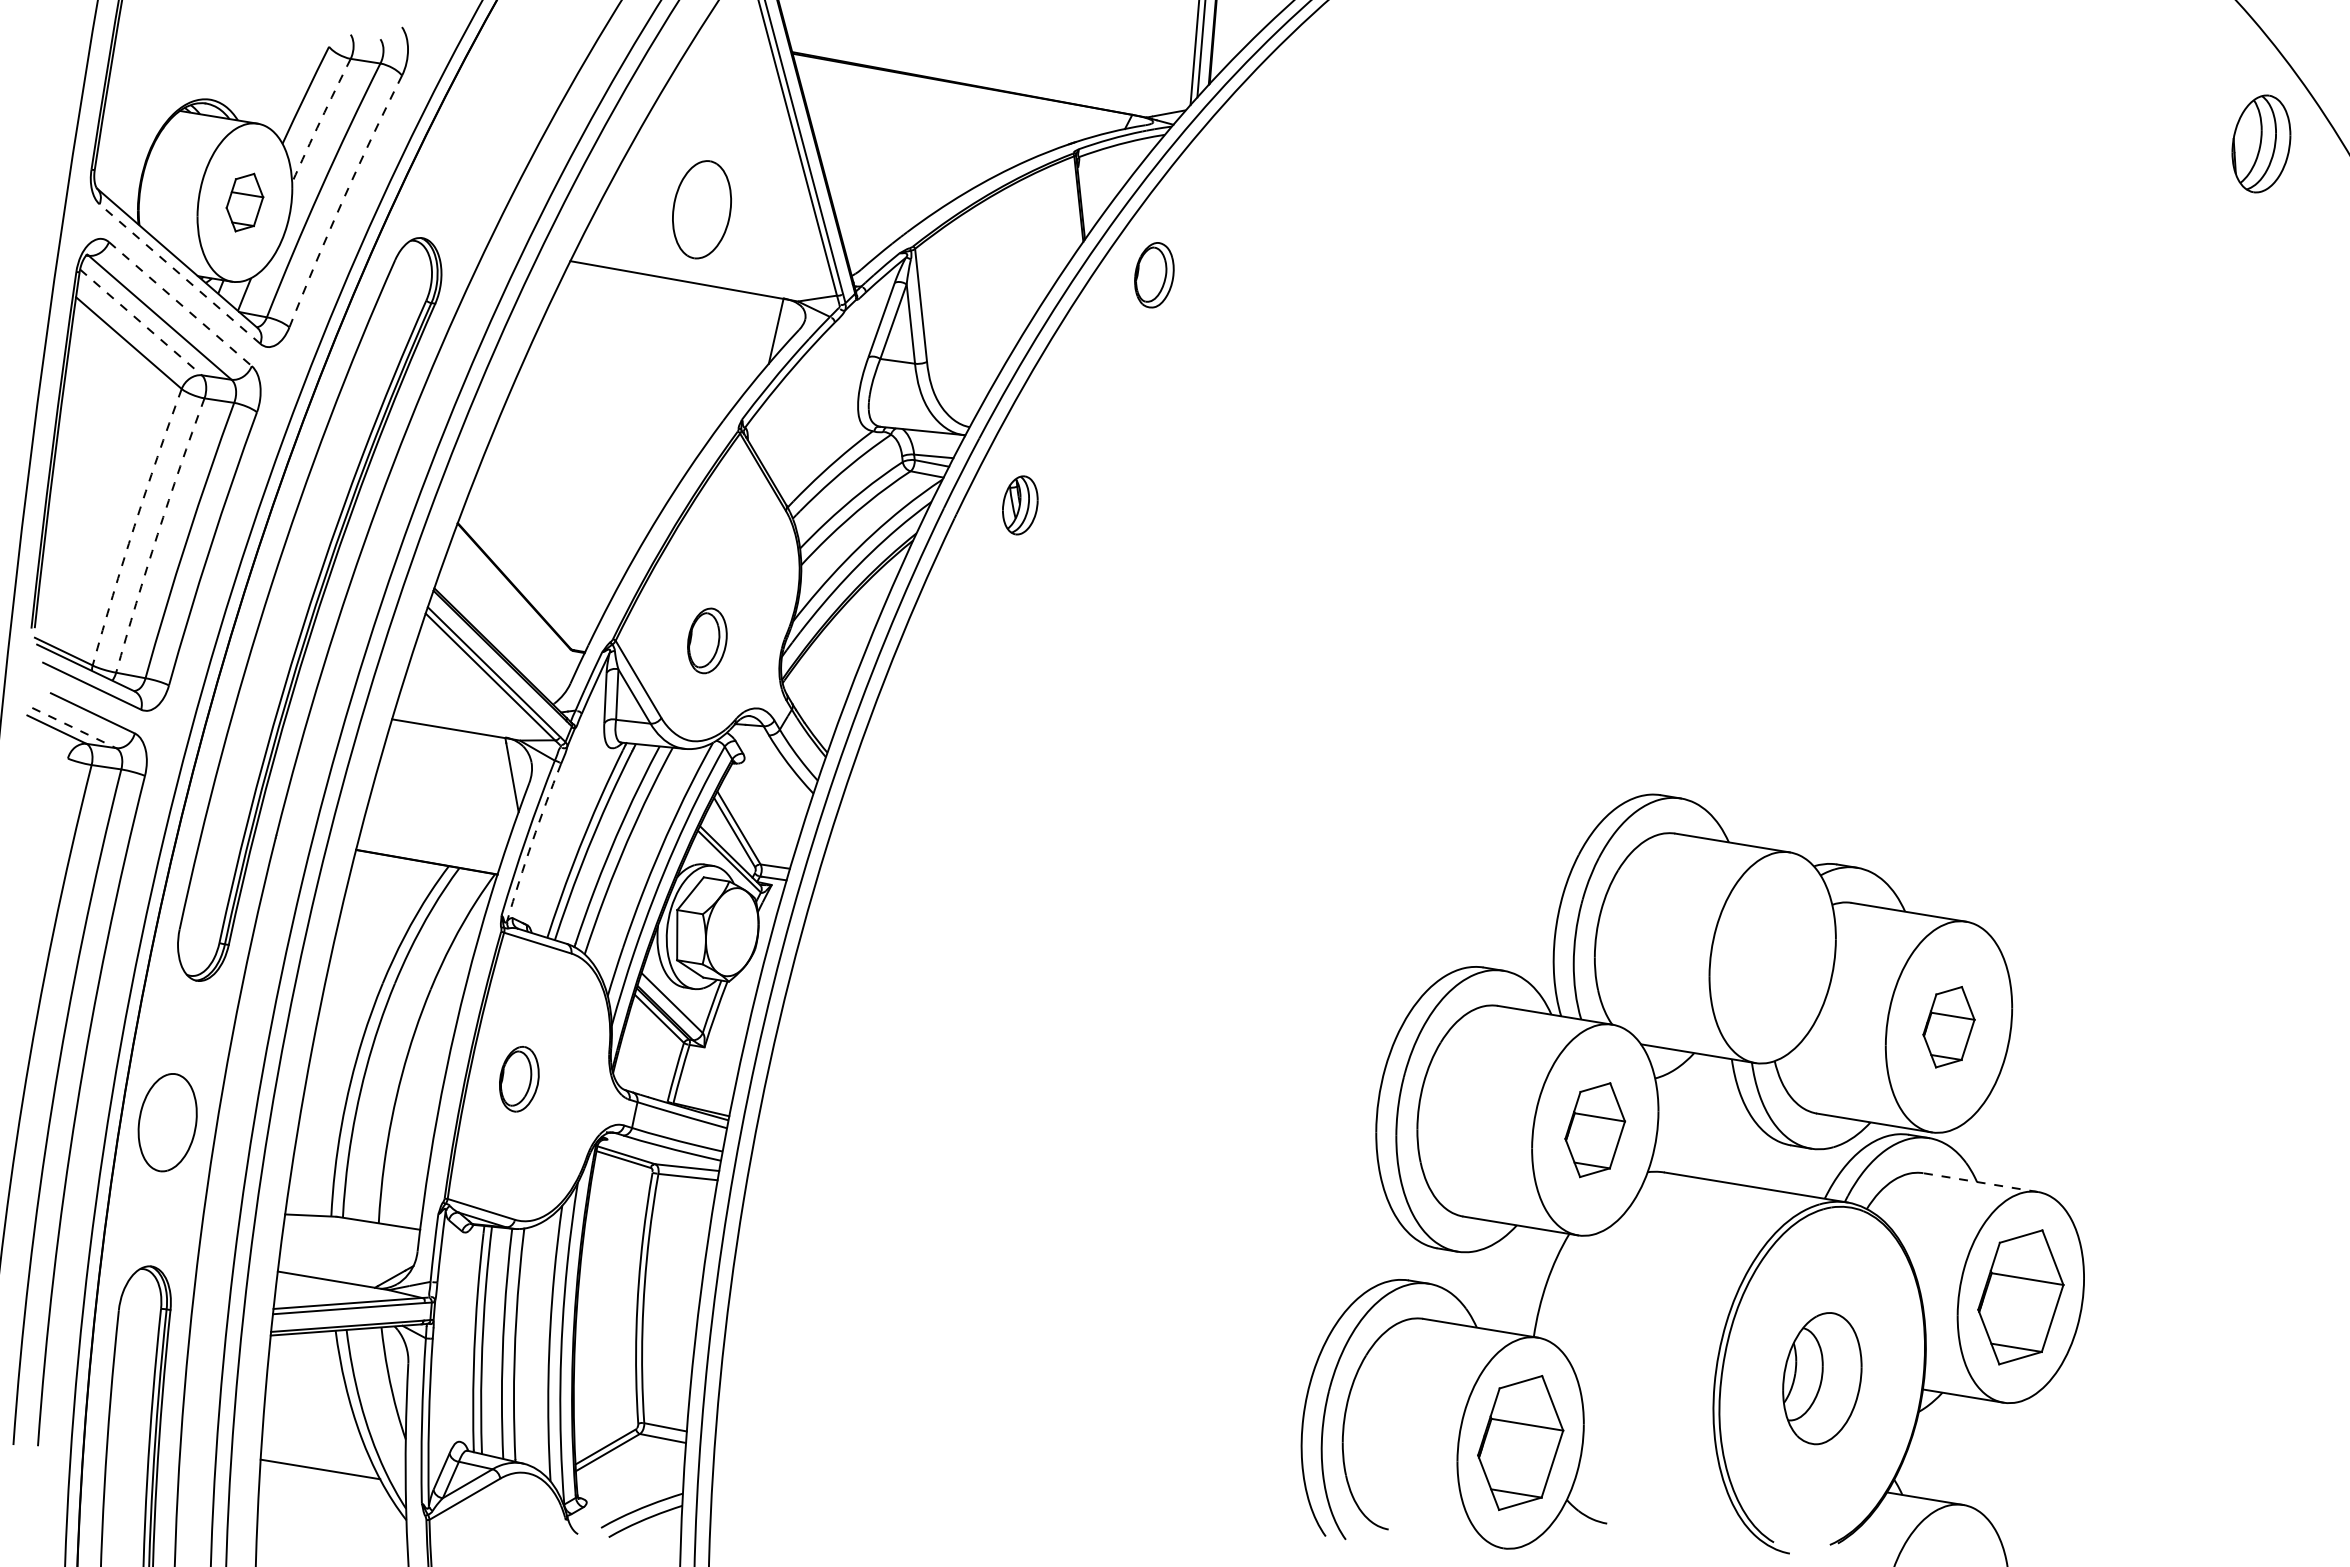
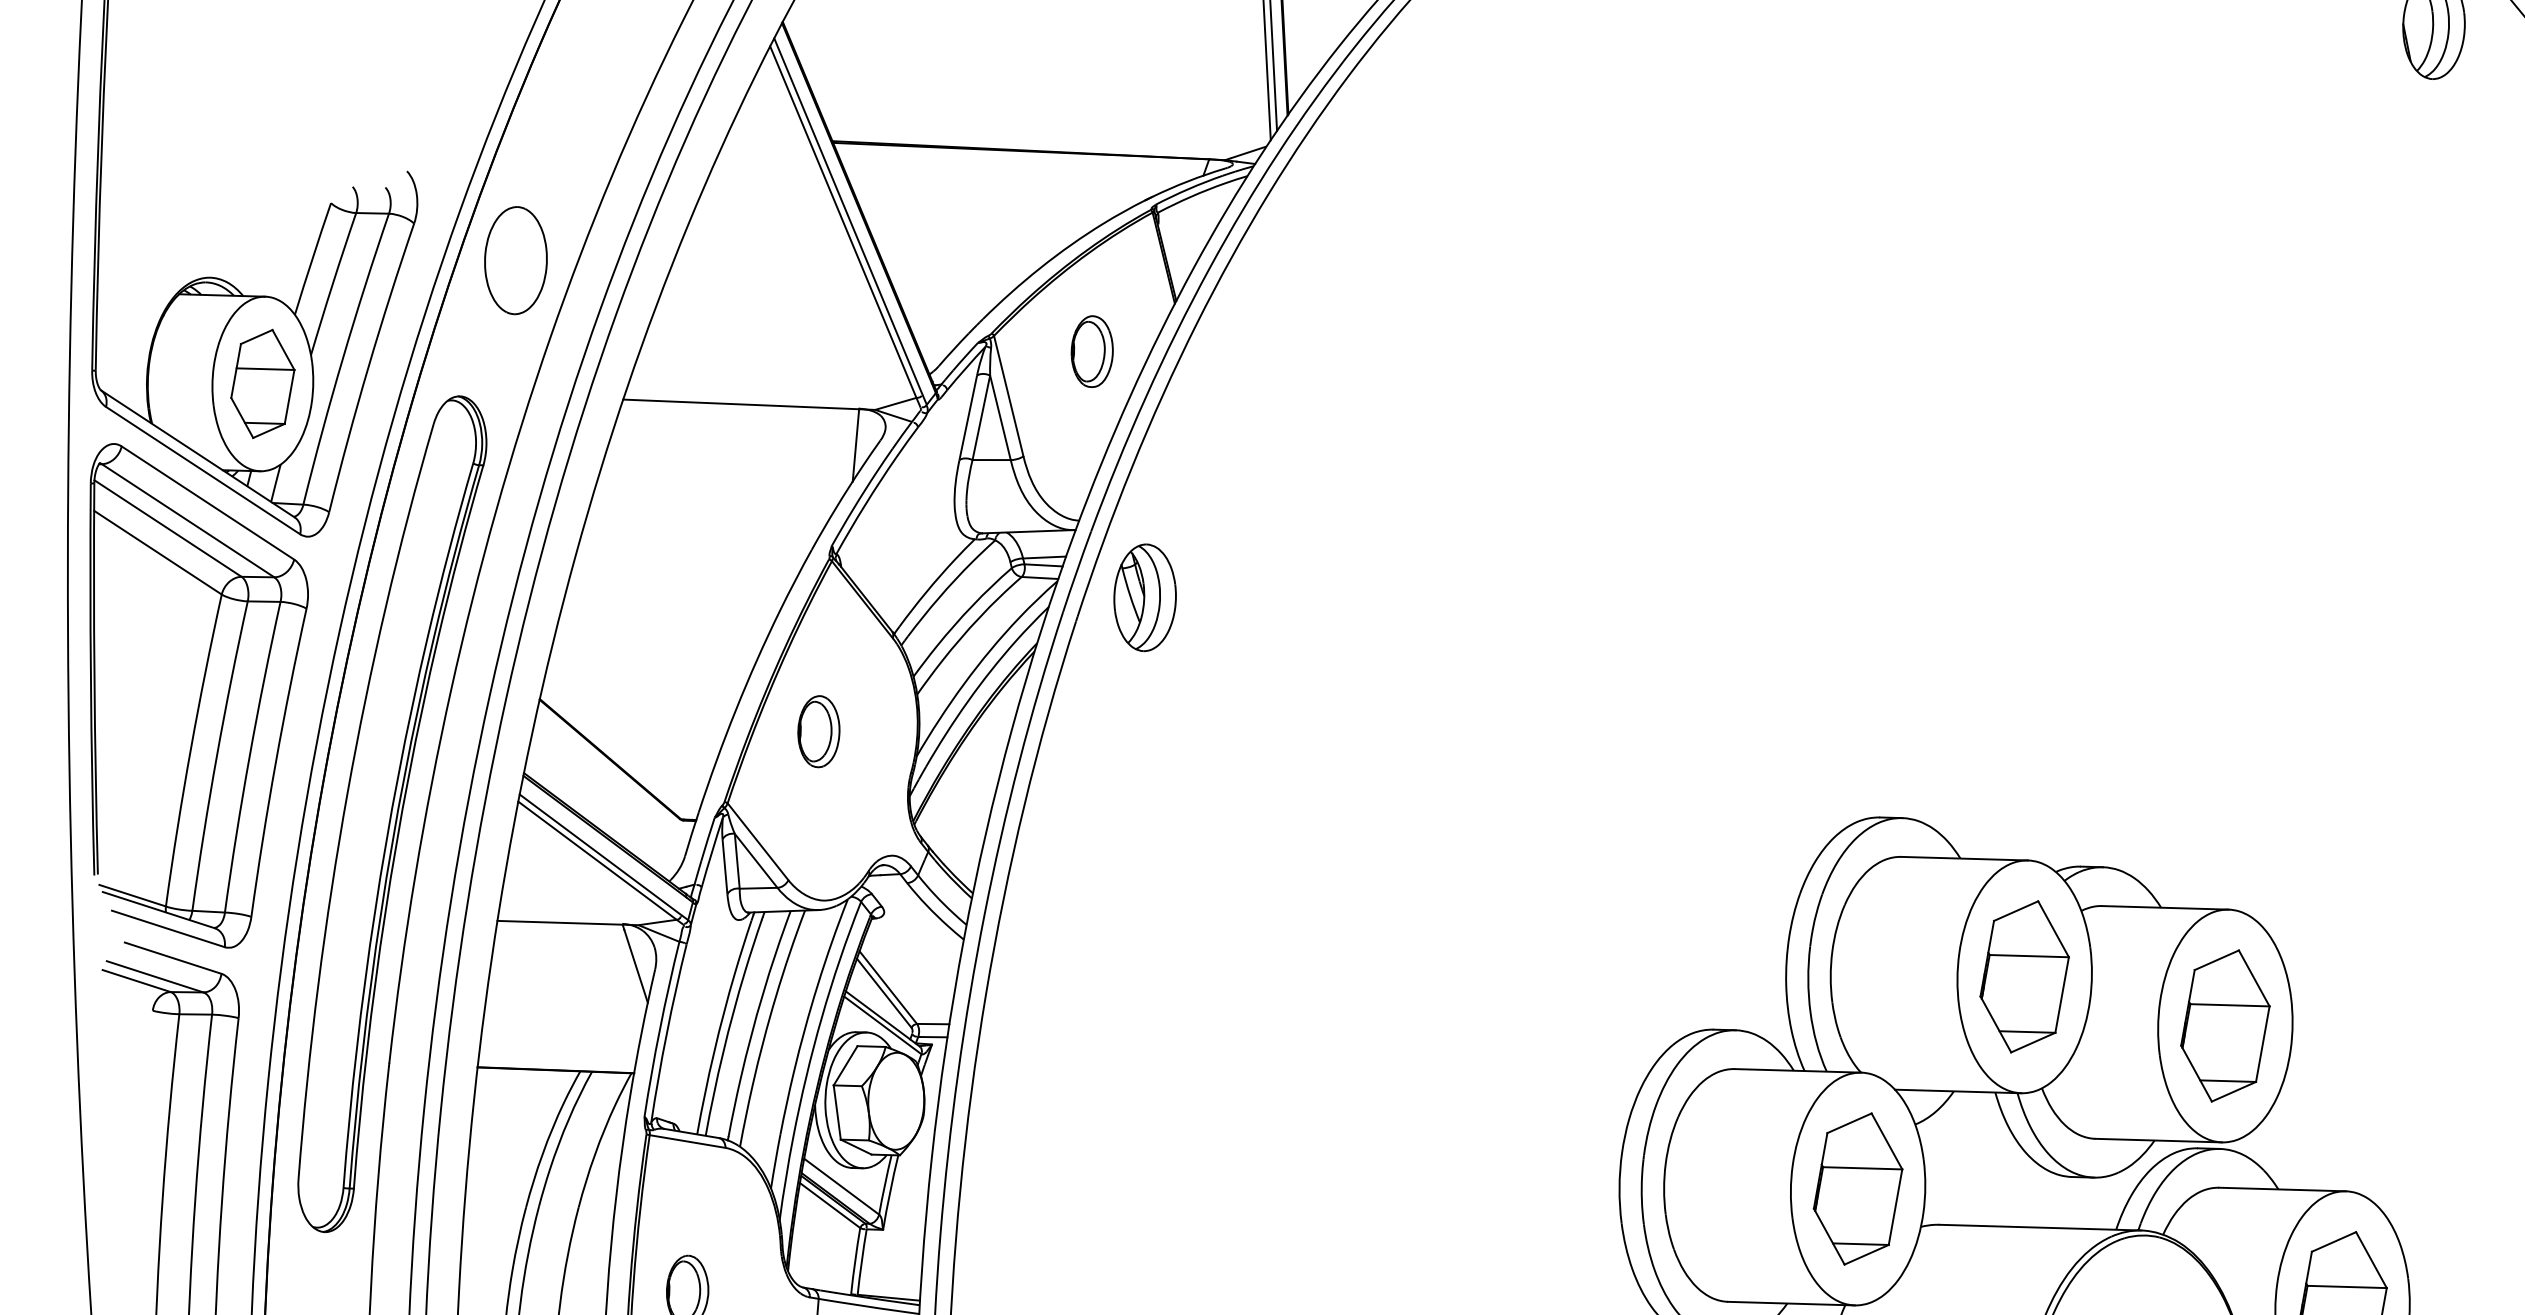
arc: (320, 120) -> (332, 284), dashed -> solid
arc: (343, 200) -> (369, 367), dashed -> solid
part: (244, 202) -> (262, 383), size x1.67
part: (701, 209) -> (515, 260), moved
line: (179, 273) -> (202, 470), dashed -> solid
part: (1154, 275) -> (1092, 351), moved
line: (180, 304) -> (208, 503), dashed -> solid
line: (141, 322) -> (168, 528), dashed -> solid
part: (1020, 505) -> (1145, 597), size x1.67
arc: (134, 526) -> (190, 750), dashed -> solid
arc: (157, 534) -> (216, 755), dashed -> solid
part: (707, 640) -> (818, 731), moved
line: (74, 728) -> (155, 977), dashed -> solid
arc: (532, 842) -> (667, 1033), dashed -> solid
part: (1772, 957) -> (2024, 976), added
part: (1948, 1027) -> (2224, 1026), size x1.67
part: (1594, 1130) -> (1857, 1189), size x1.43
line: (1980, 1182) -> (2282, 1189), dashed -> solid

